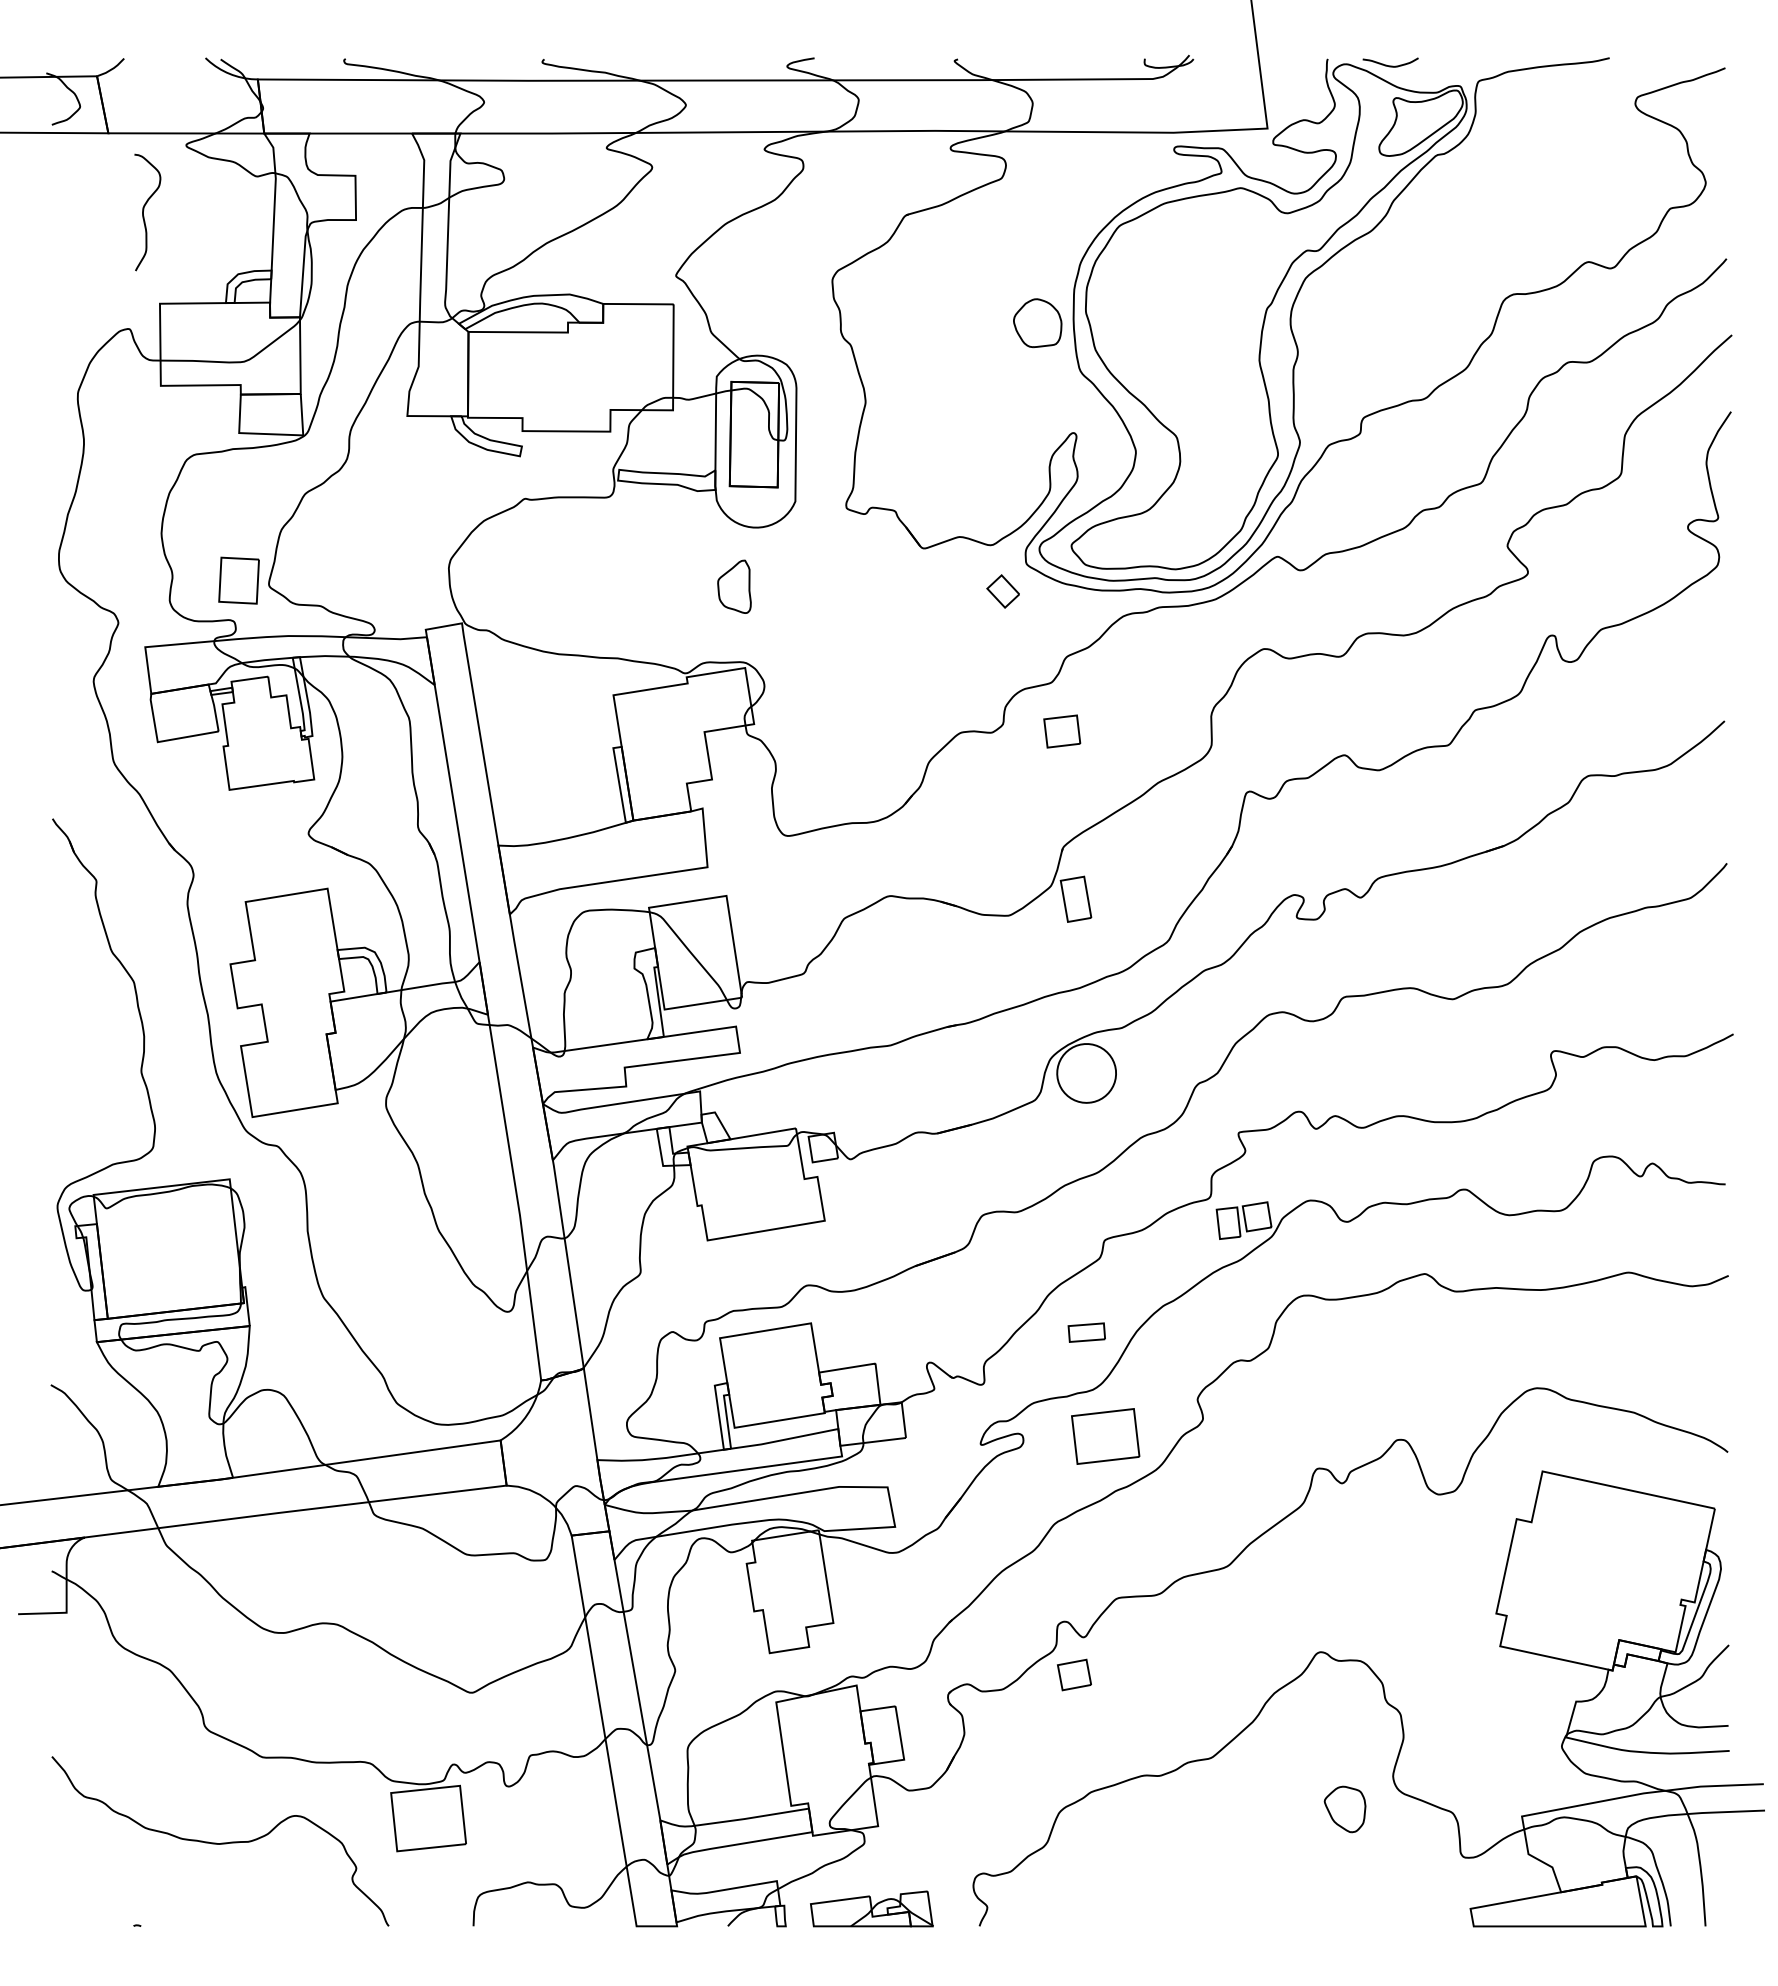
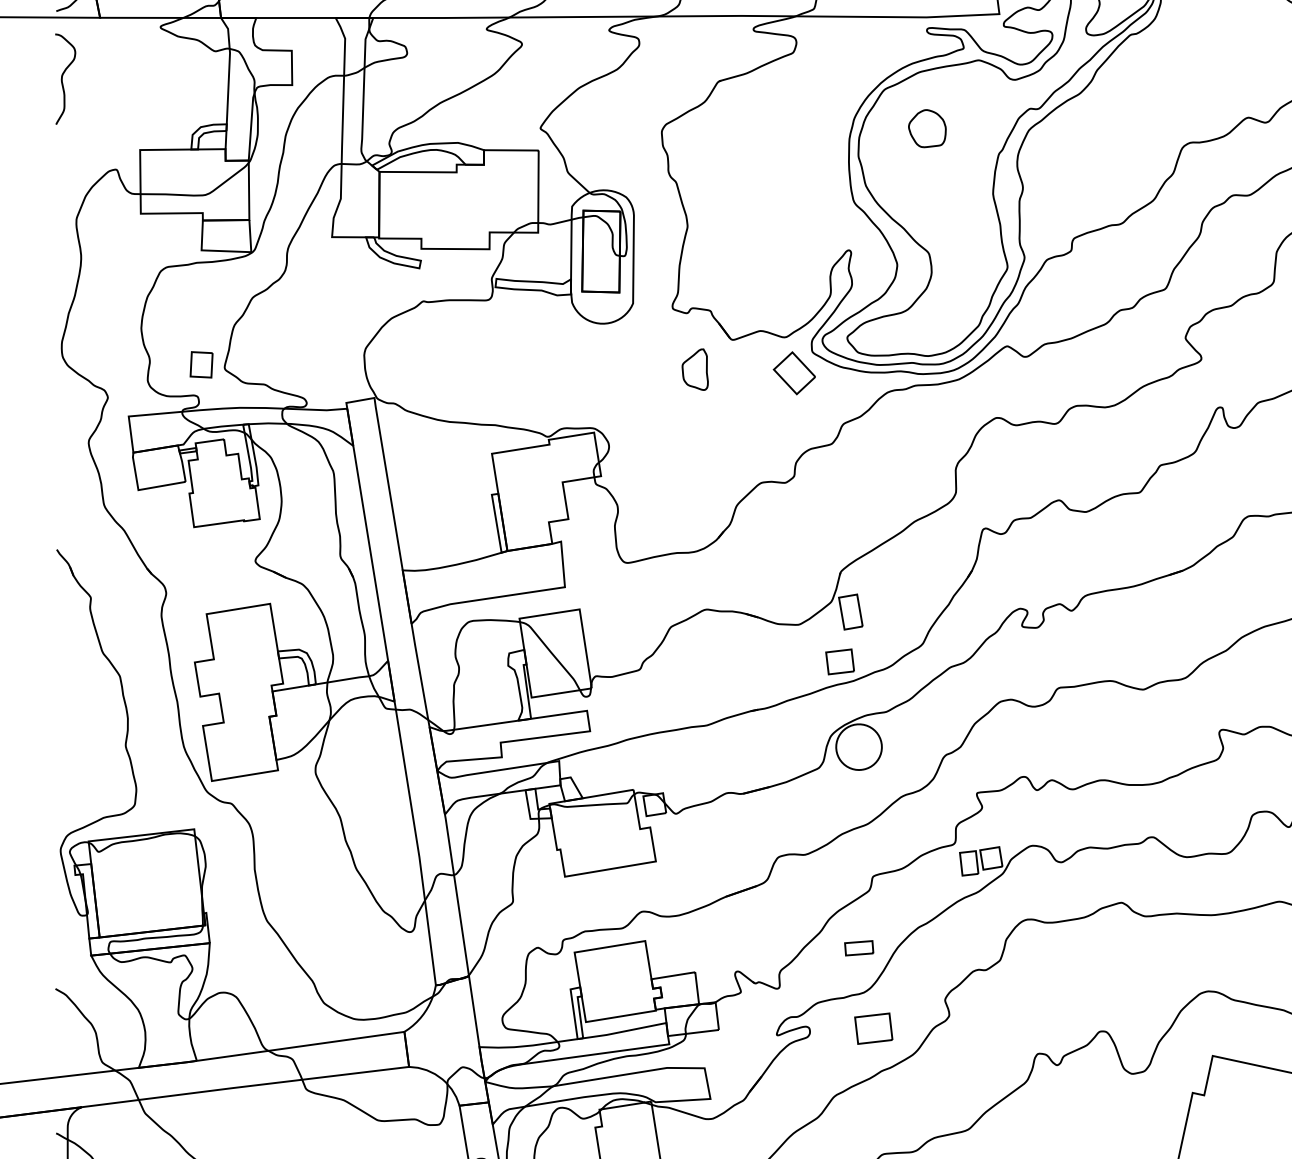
curve: (144, 210) -> (62, 77), moved
part: (1037, 323) -> (927, 128), moved
part: (239, 580) -> (201, 364), size x0.71
part: (734, 586) -> (695, 369), moved
part: (1002, 591) -> (793, 373), size x1.67
part: (1062, 731) -> (840, 661), moved
part: (1105, 1435) -> (873, 1028), size x0.71

